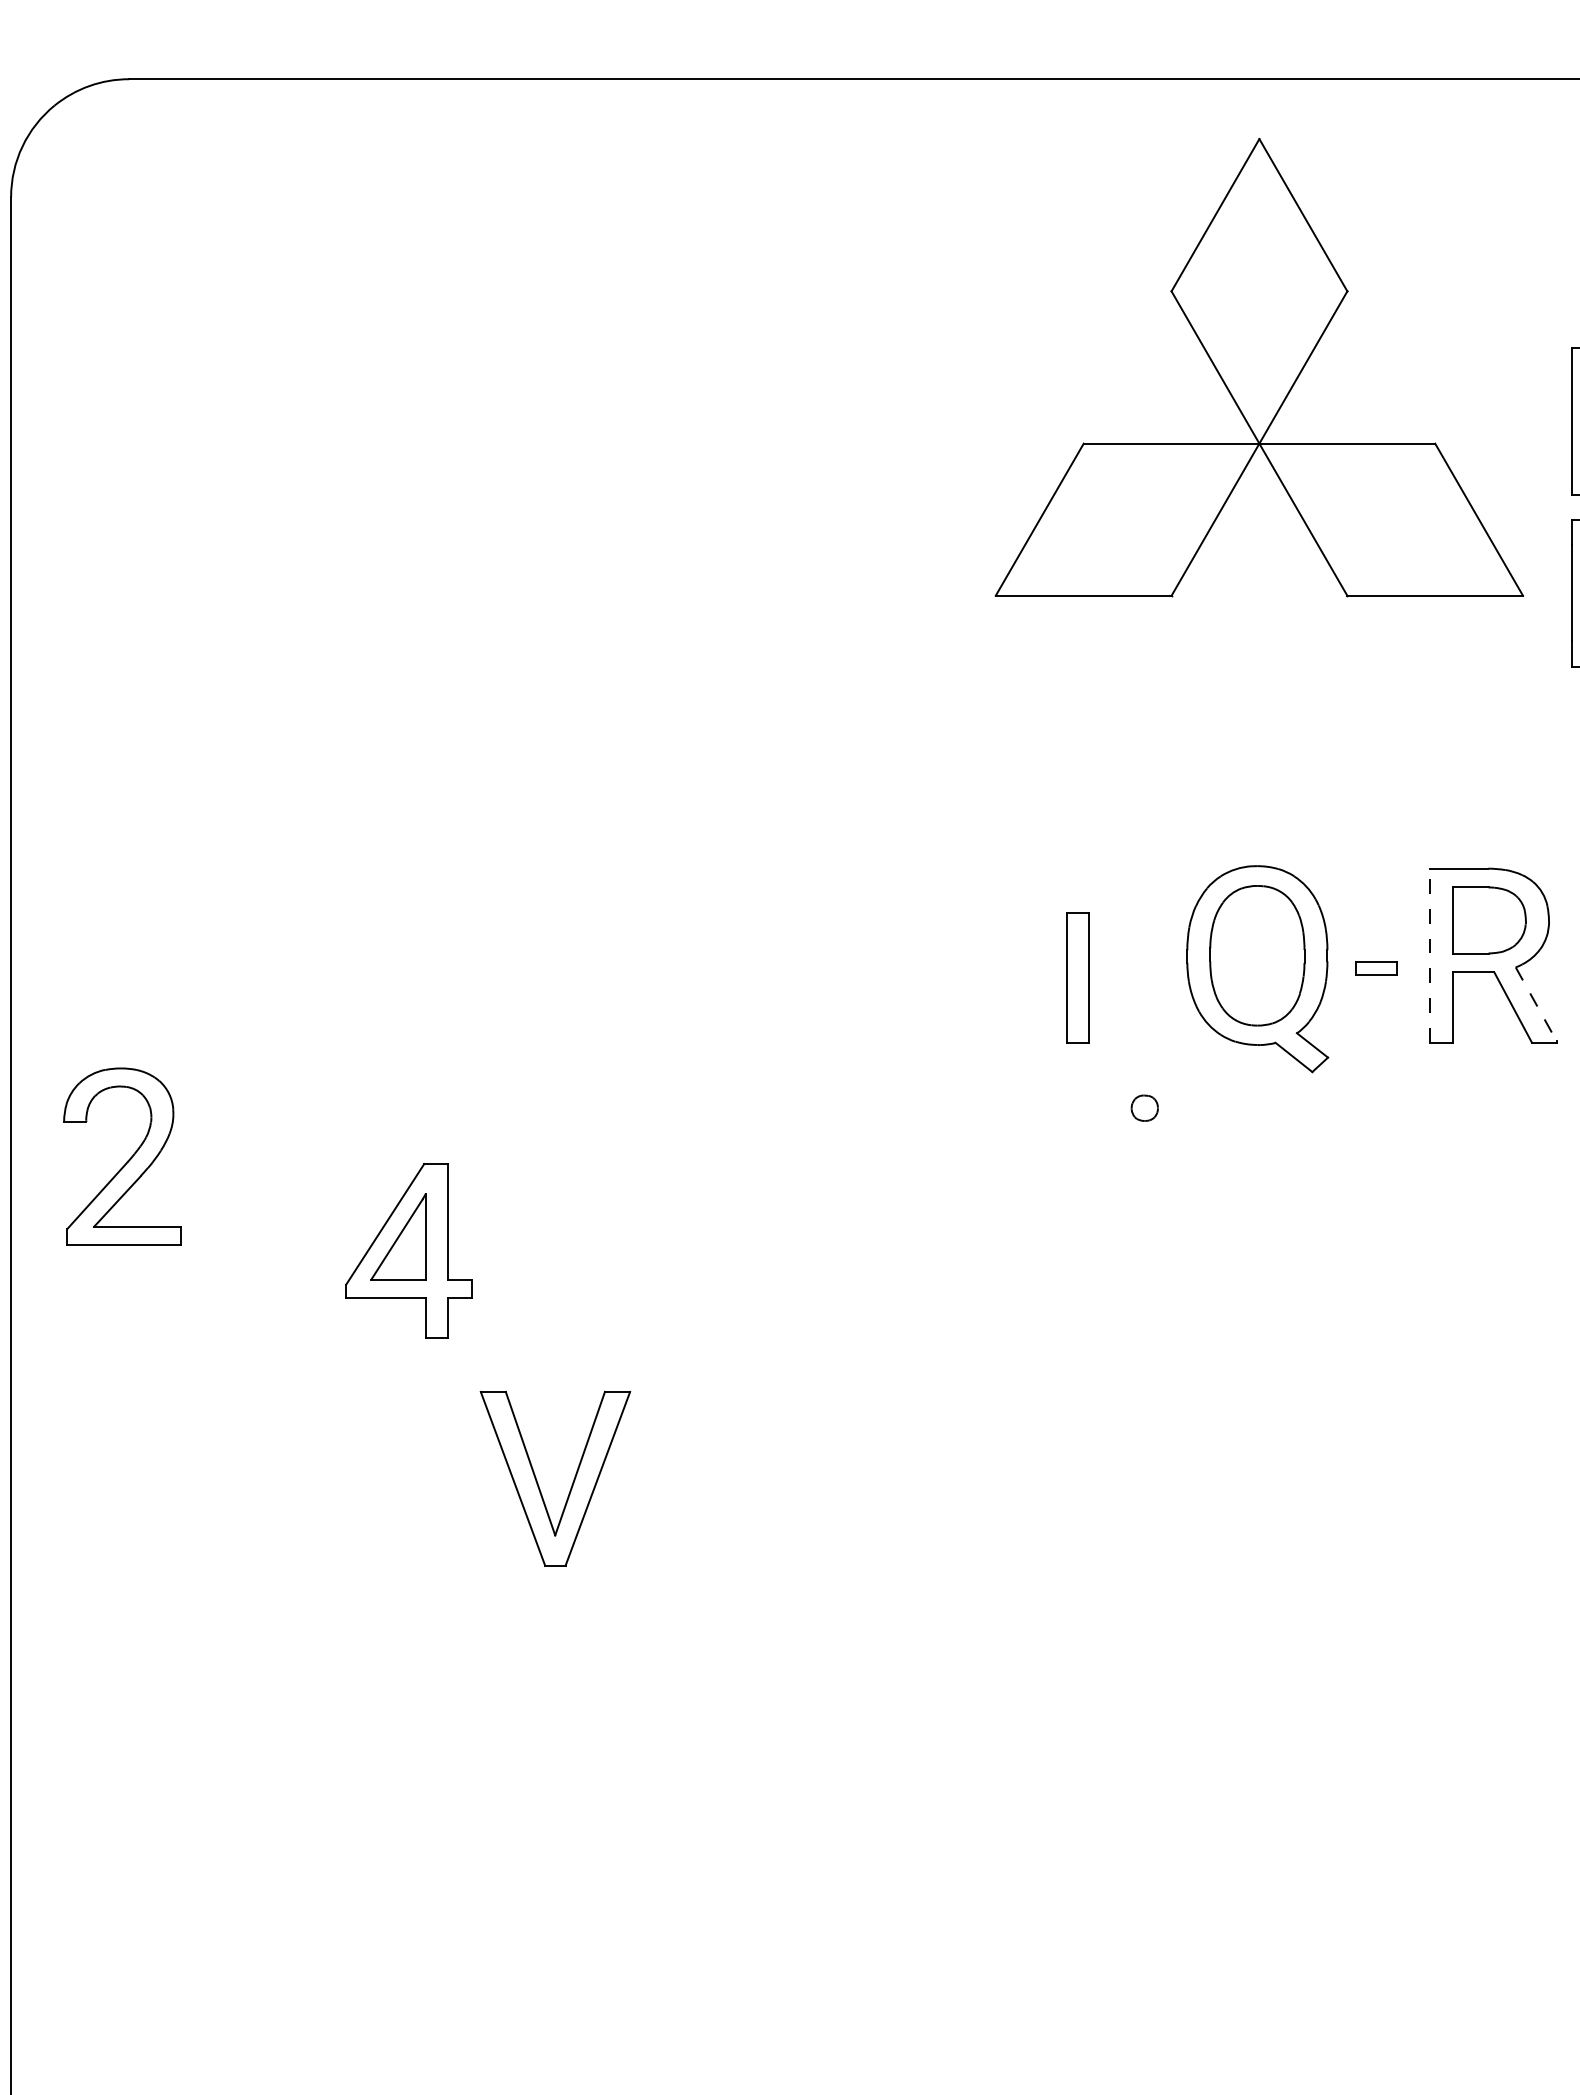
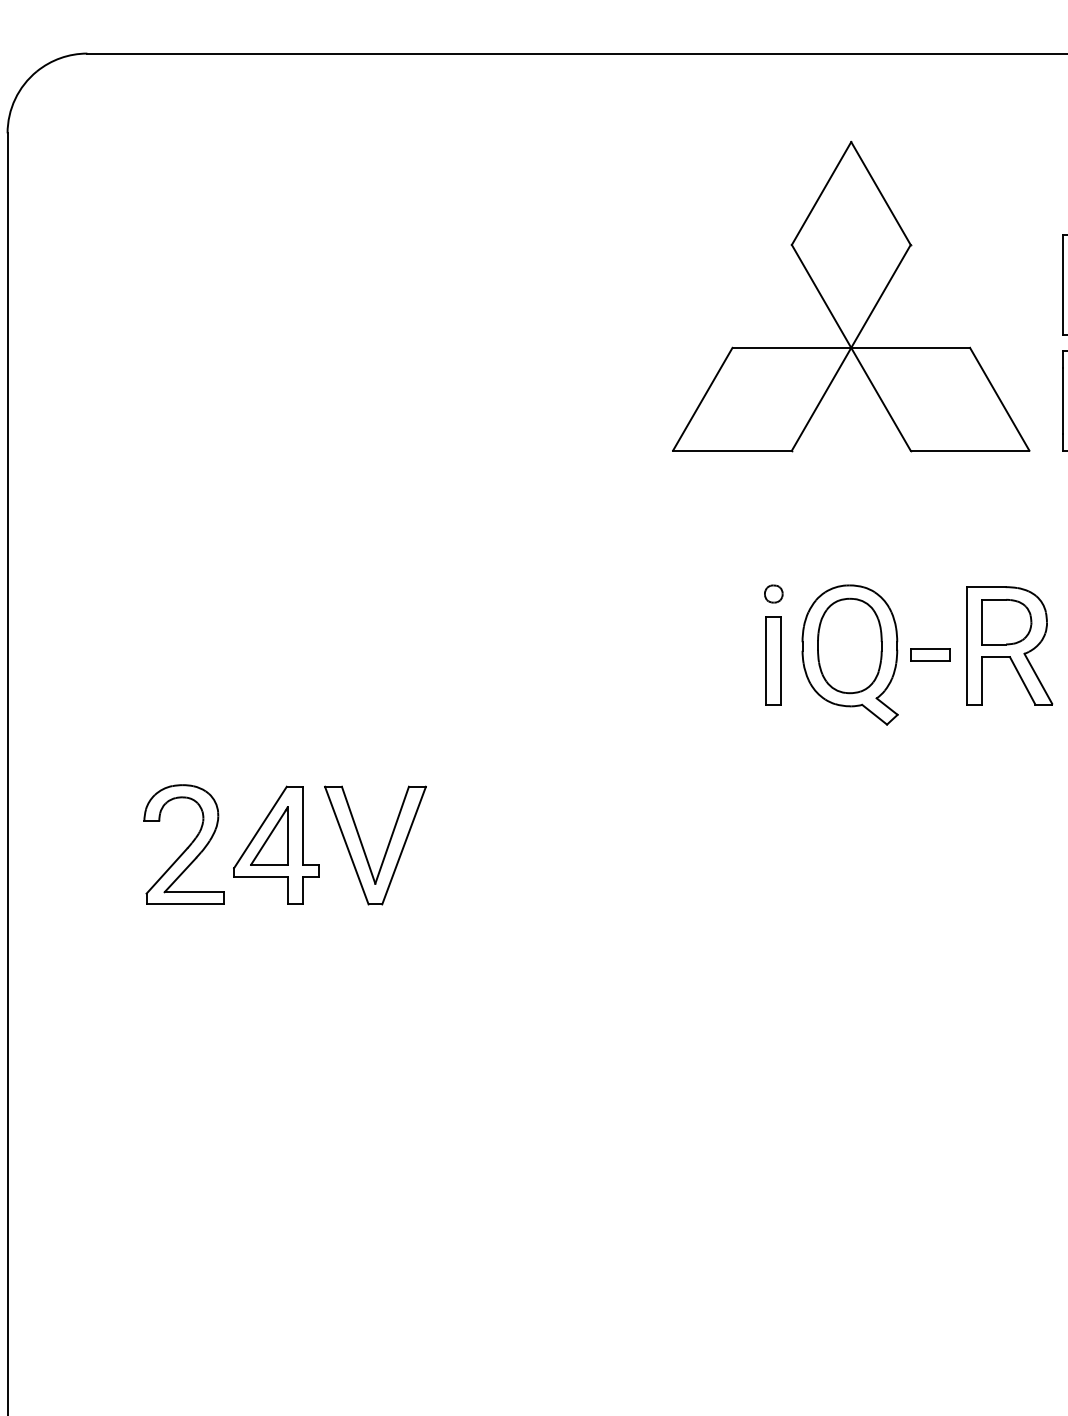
part: (1259, 367) -> (851, 296), moved
line: (1429, 955) -> (966, 645), dashed -> solid
part: (1376, 968) -> (930, 654), size x1.43
part: (1077, 977) -> (773, 660), moved
line: (1536, 1003) -> (1038, 678), dashed -> solid
part: (1144, 1107) -> (773, 593), moved
part: (121, 1156) -> (183, 844), moved
part: (570, 1486) -> (385, 850), moved

